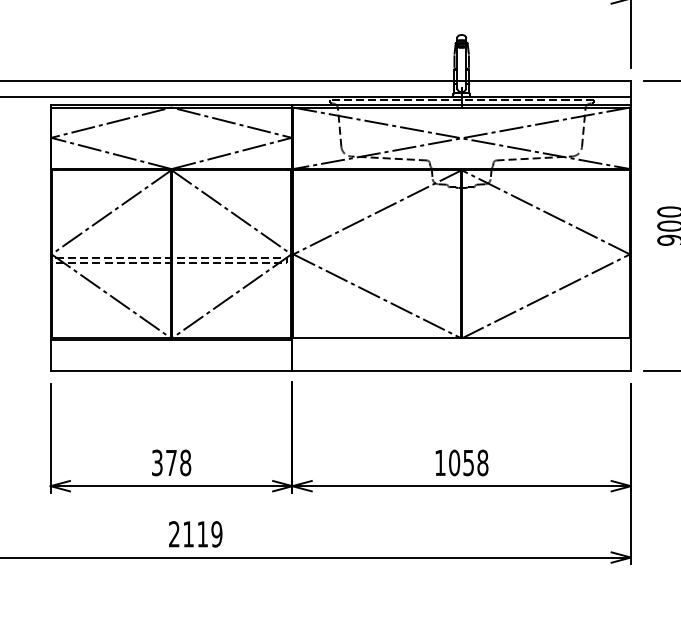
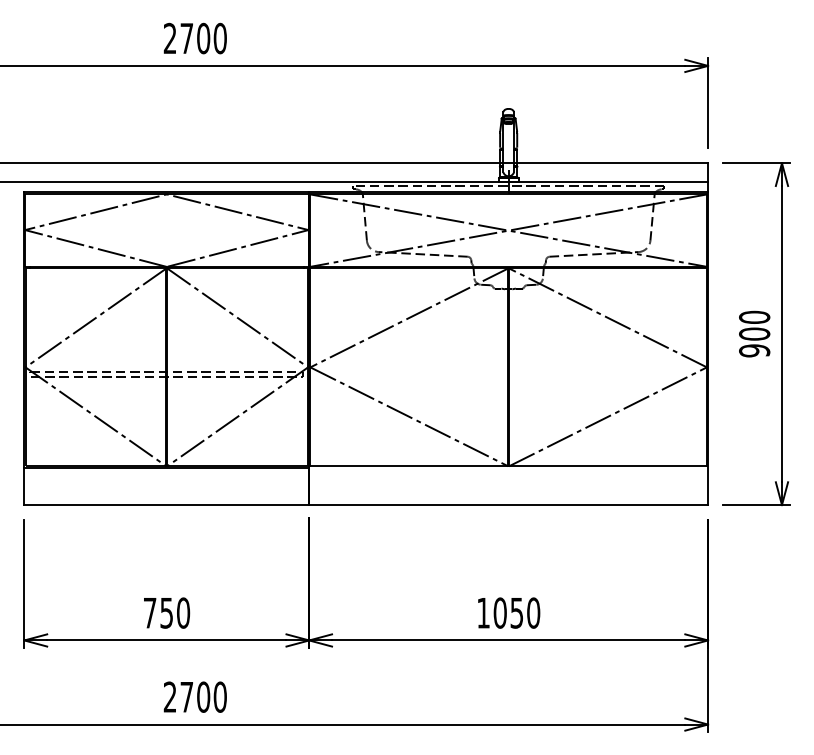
text: (171, 462) -> (166, 612), 378 -> 750
text: (482, 463) -> (533, 613), 1058 -> 1050
text: (202, 533) -> (203, 696), 2119 -> 2700

